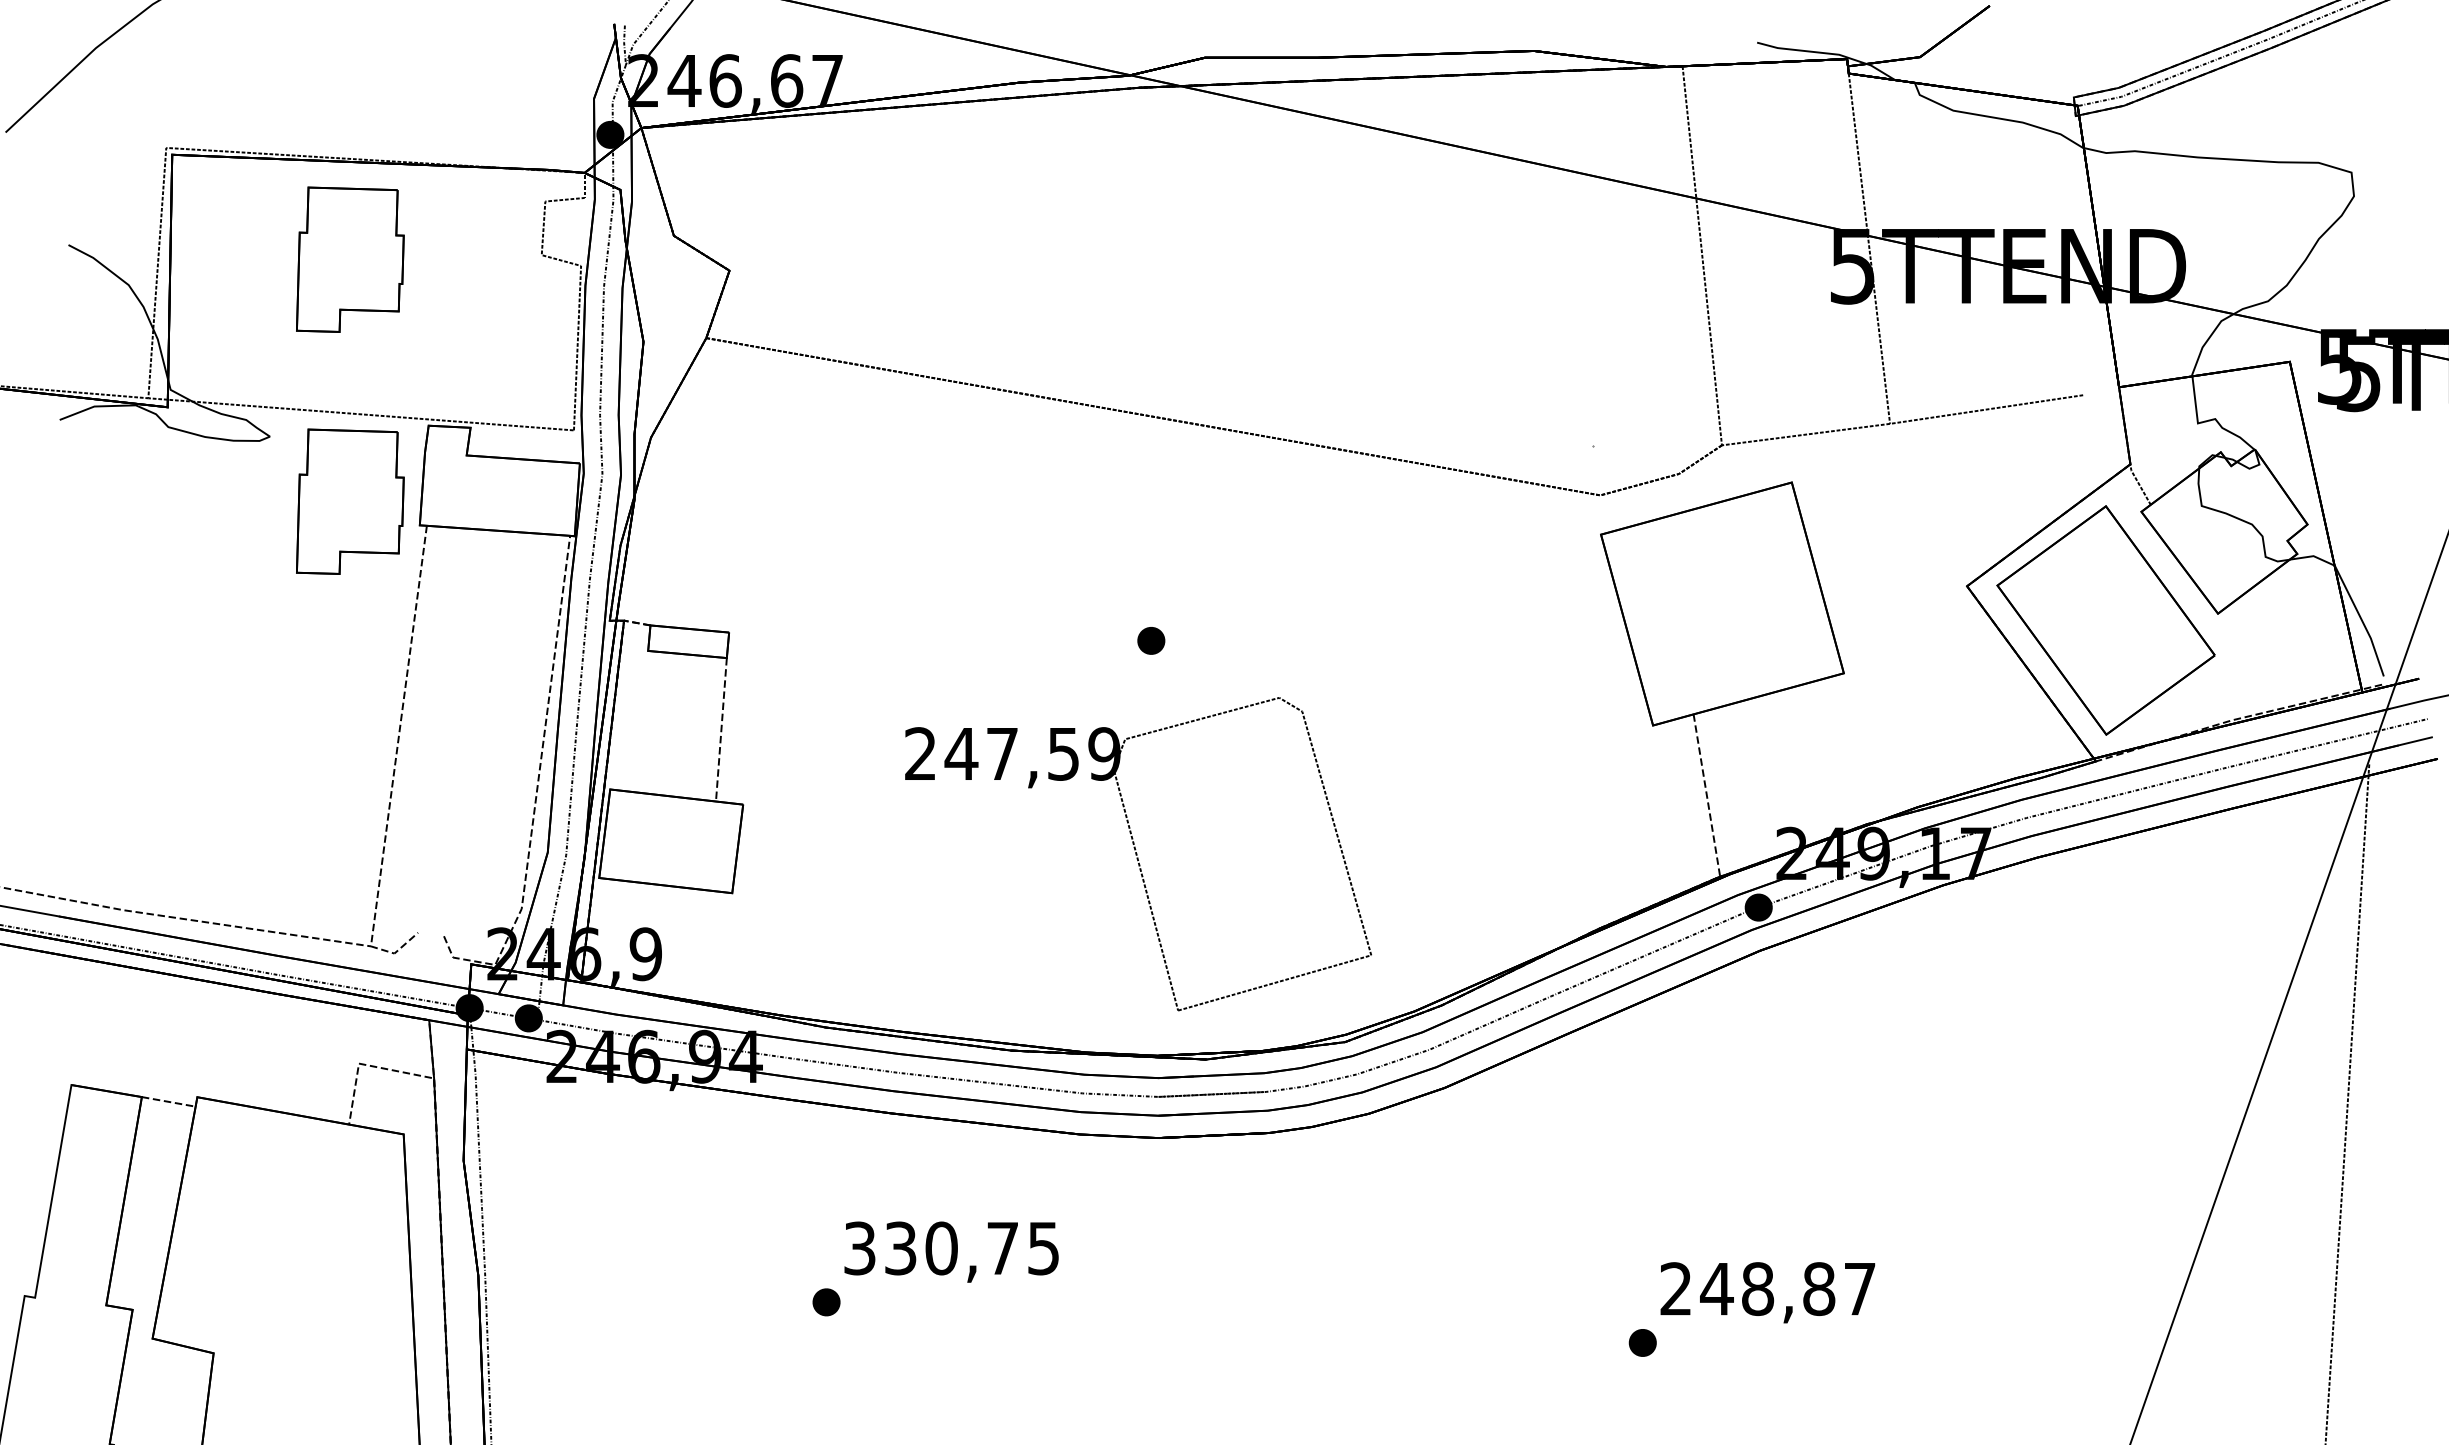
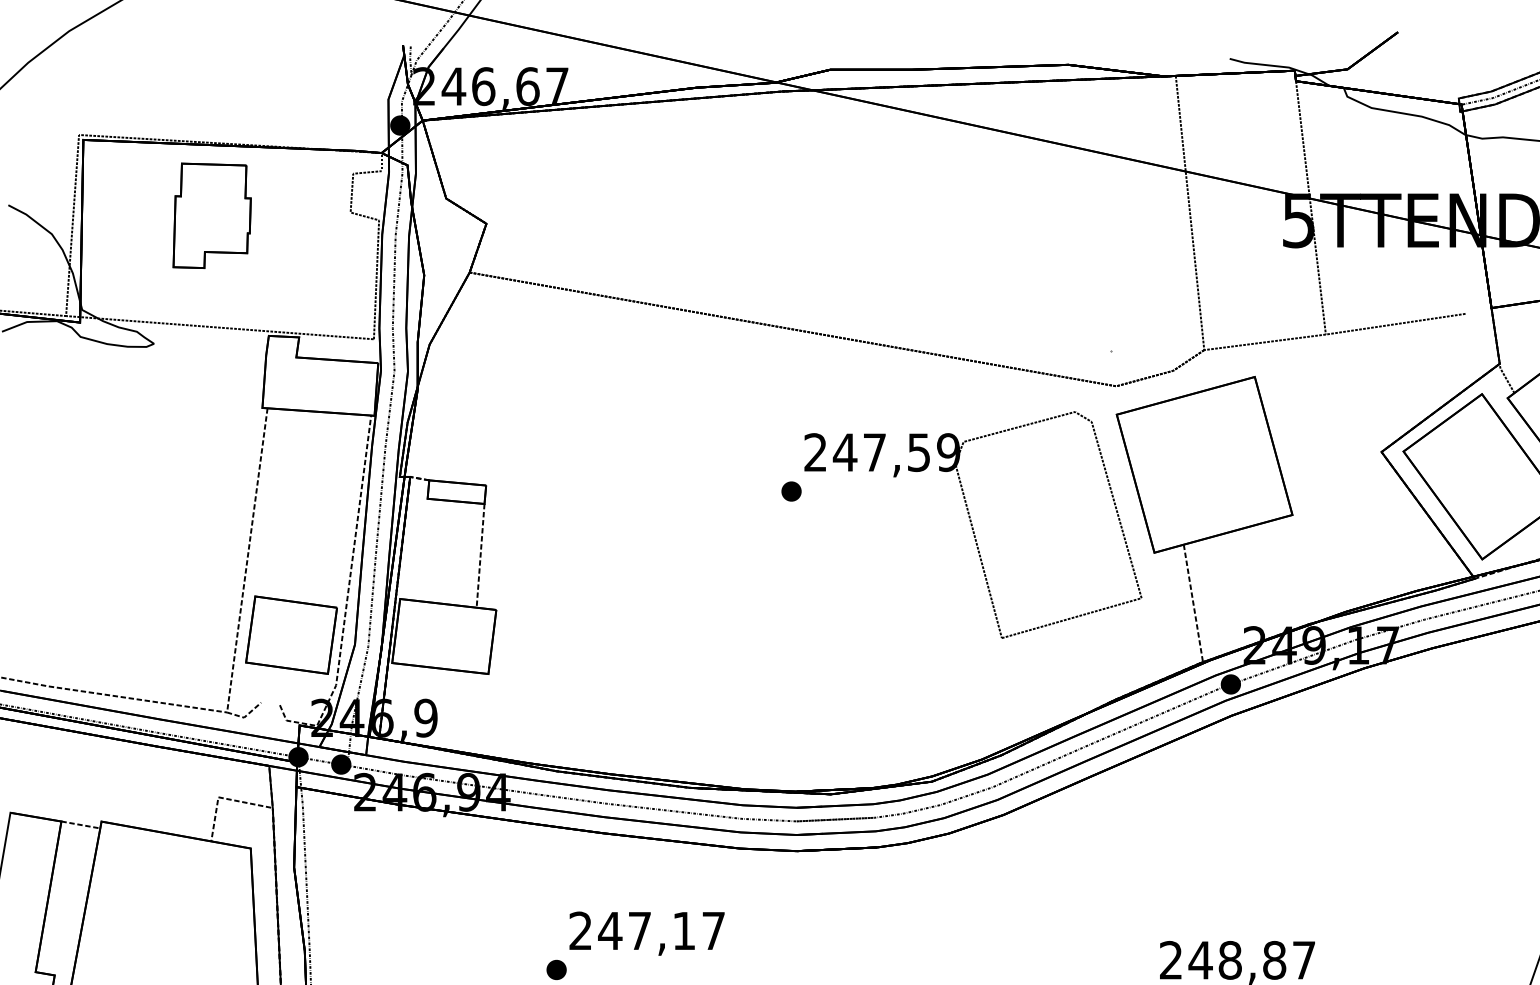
part: (350, 501) -> (212, 390), removed
part: (459, 839) -> (291, 635), added
part: (1138, 854) -> (973, 525), moved
text: (951, 1248) -> (647, 931), 330,75 -> 247,17

